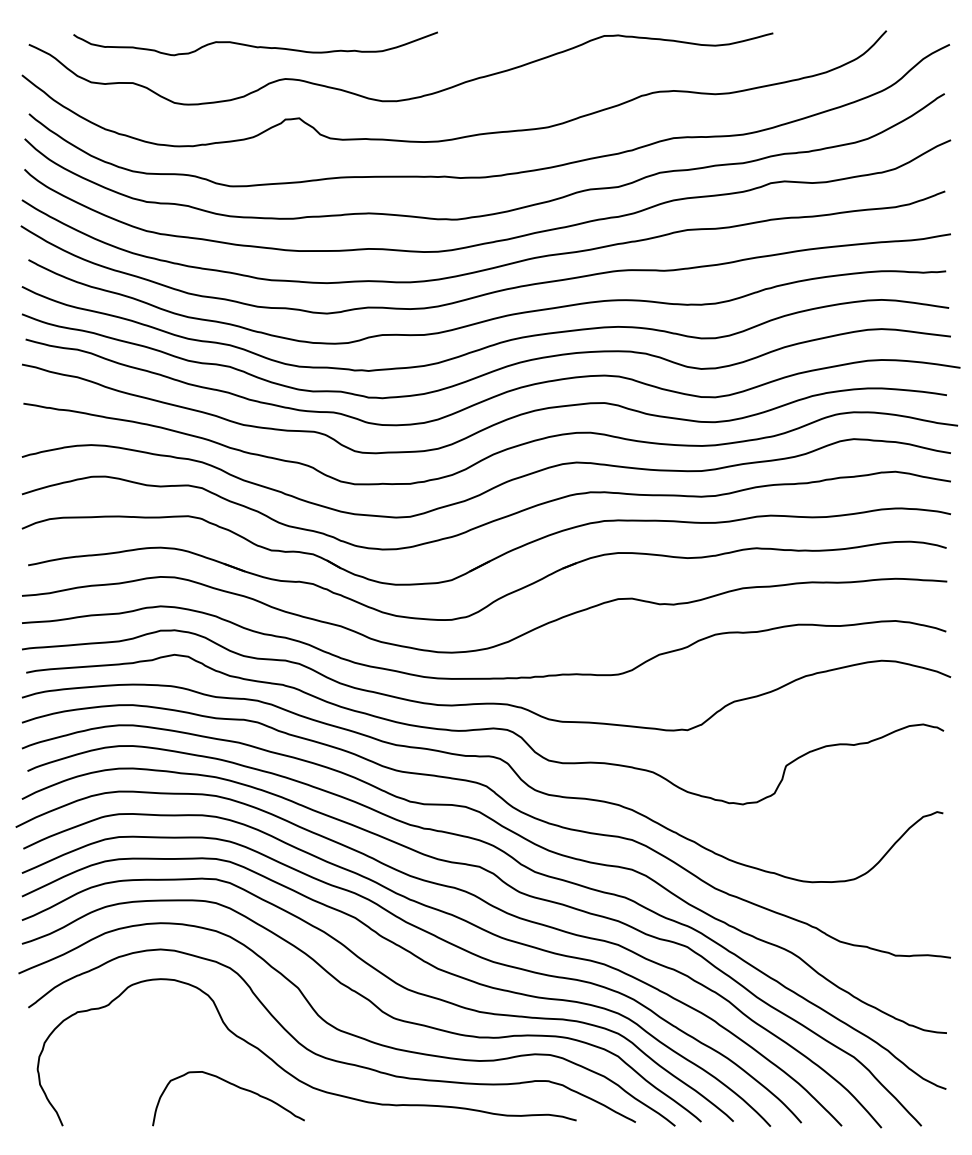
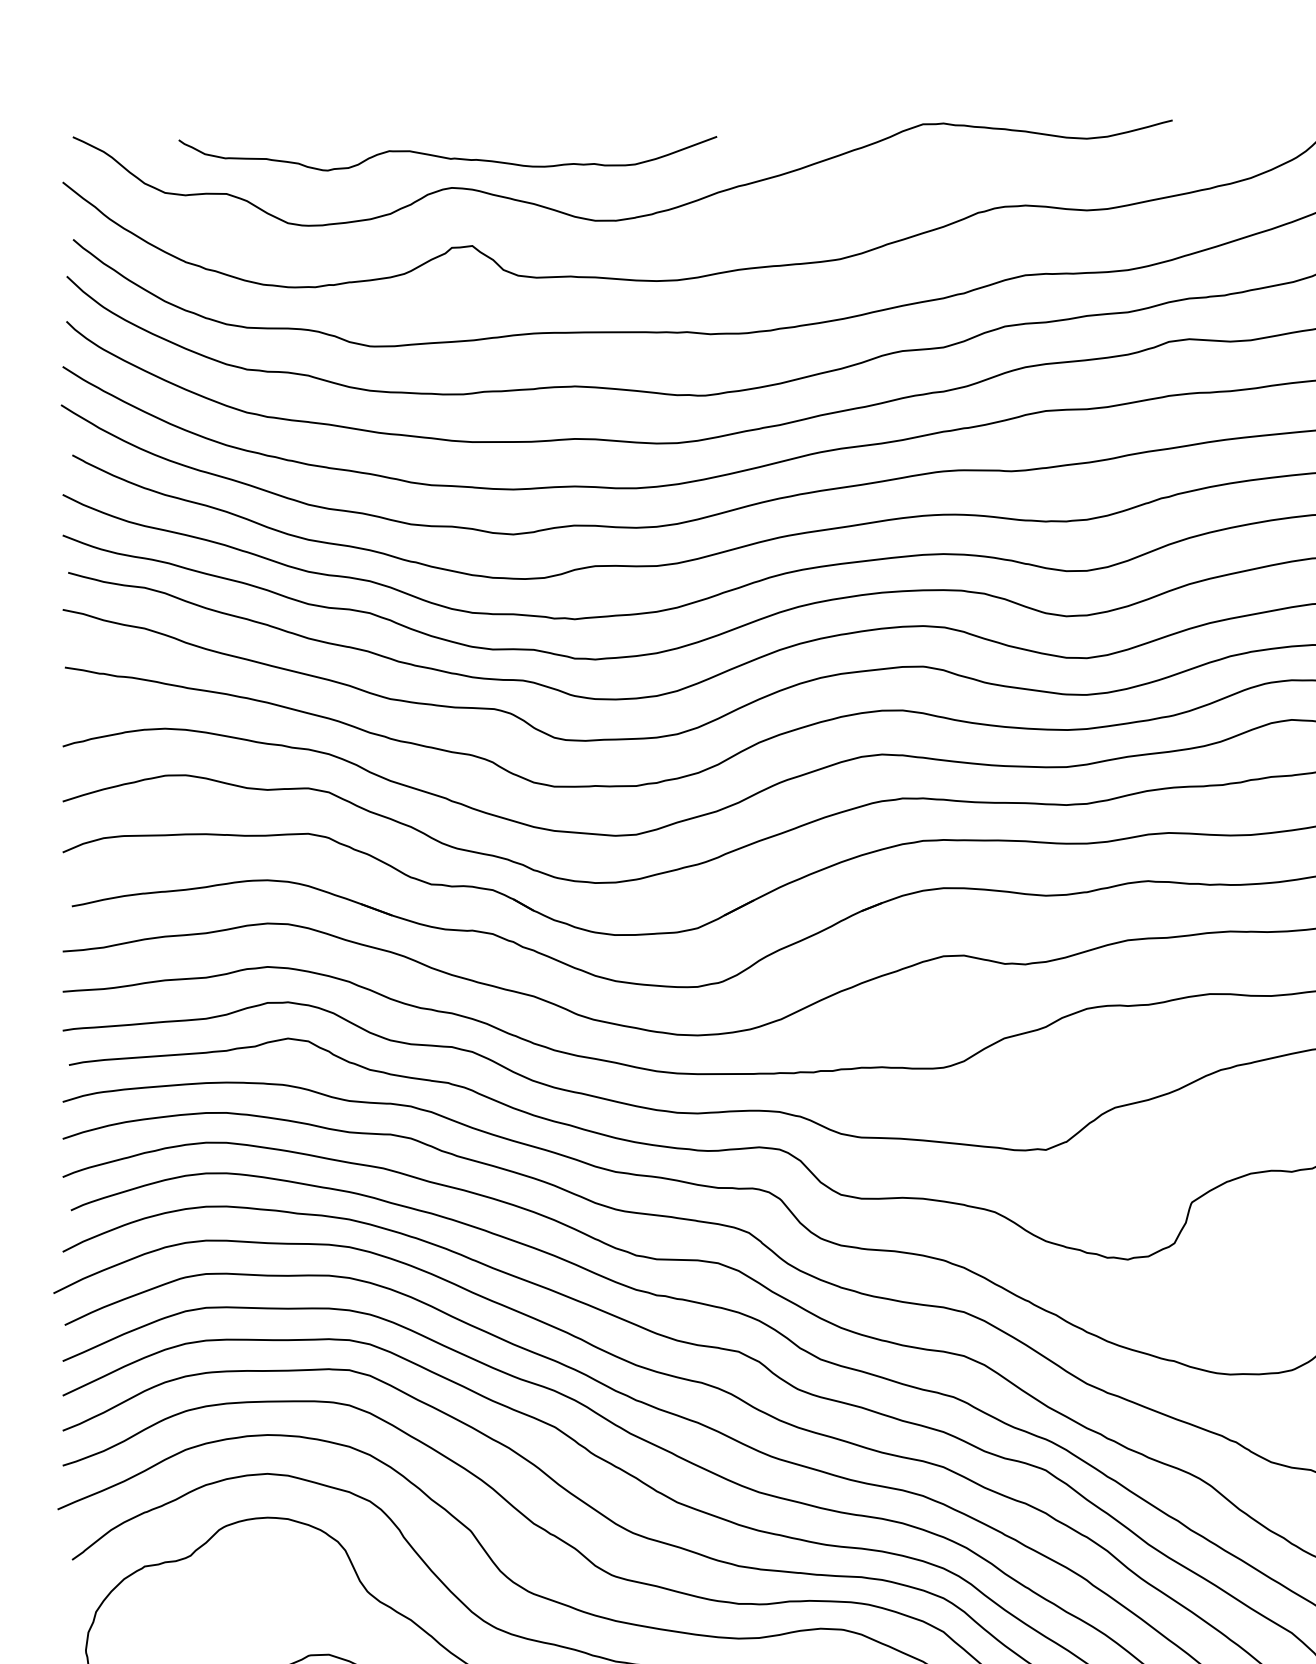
curve: (254, 45) -> (446, 156), moved

